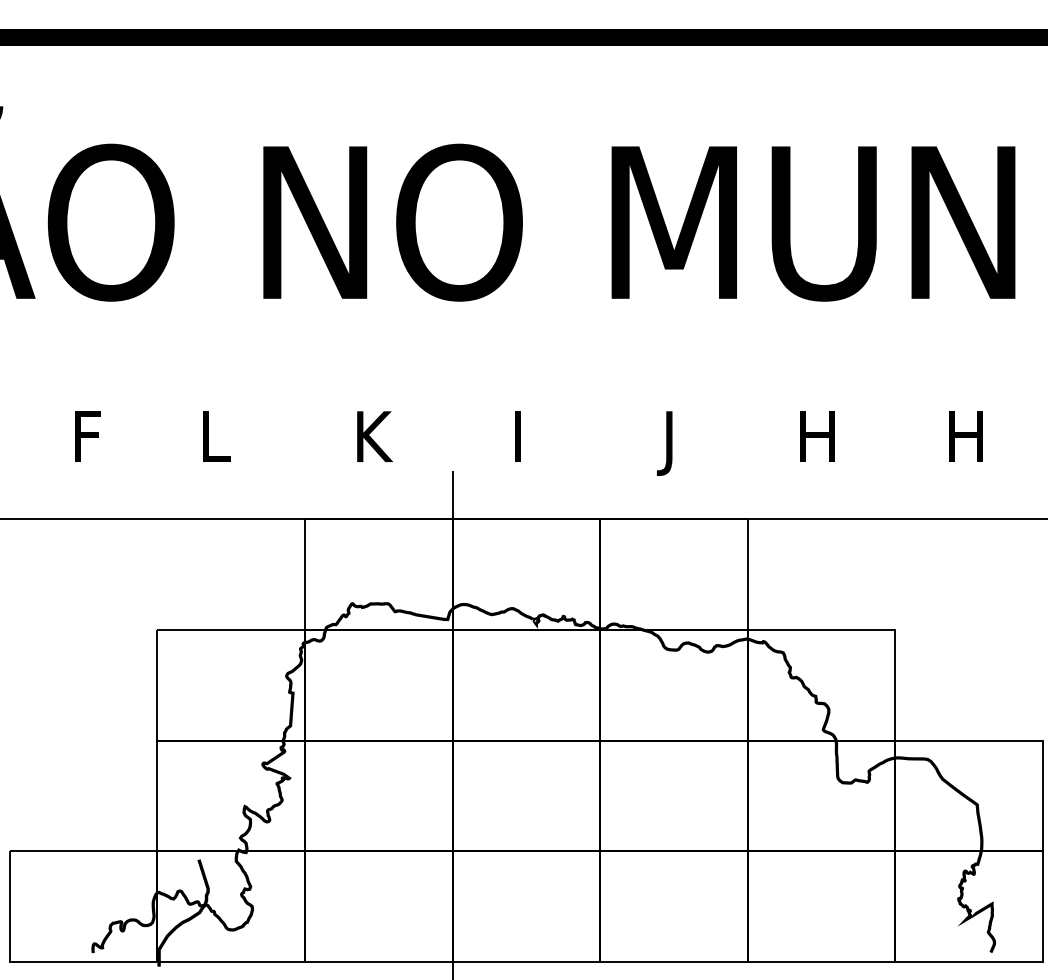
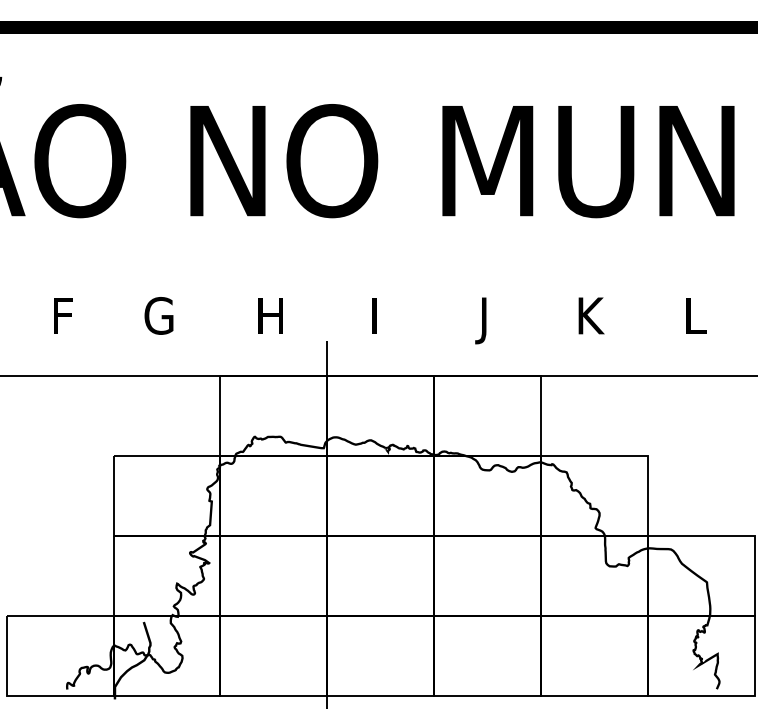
text: (219, 436) -> (158, 315), L -> G
text: (375, 436) -> (271, 315), K -> H
text: (817, 436) -> (591, 315), H -> K
text: (968, 436) -> (700, 315), H -> L

